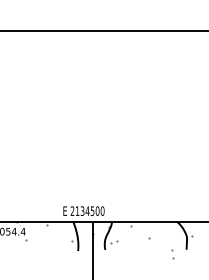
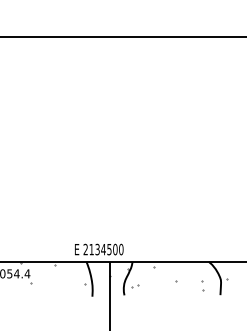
part: (172, 254) -> (202, 285), moved

